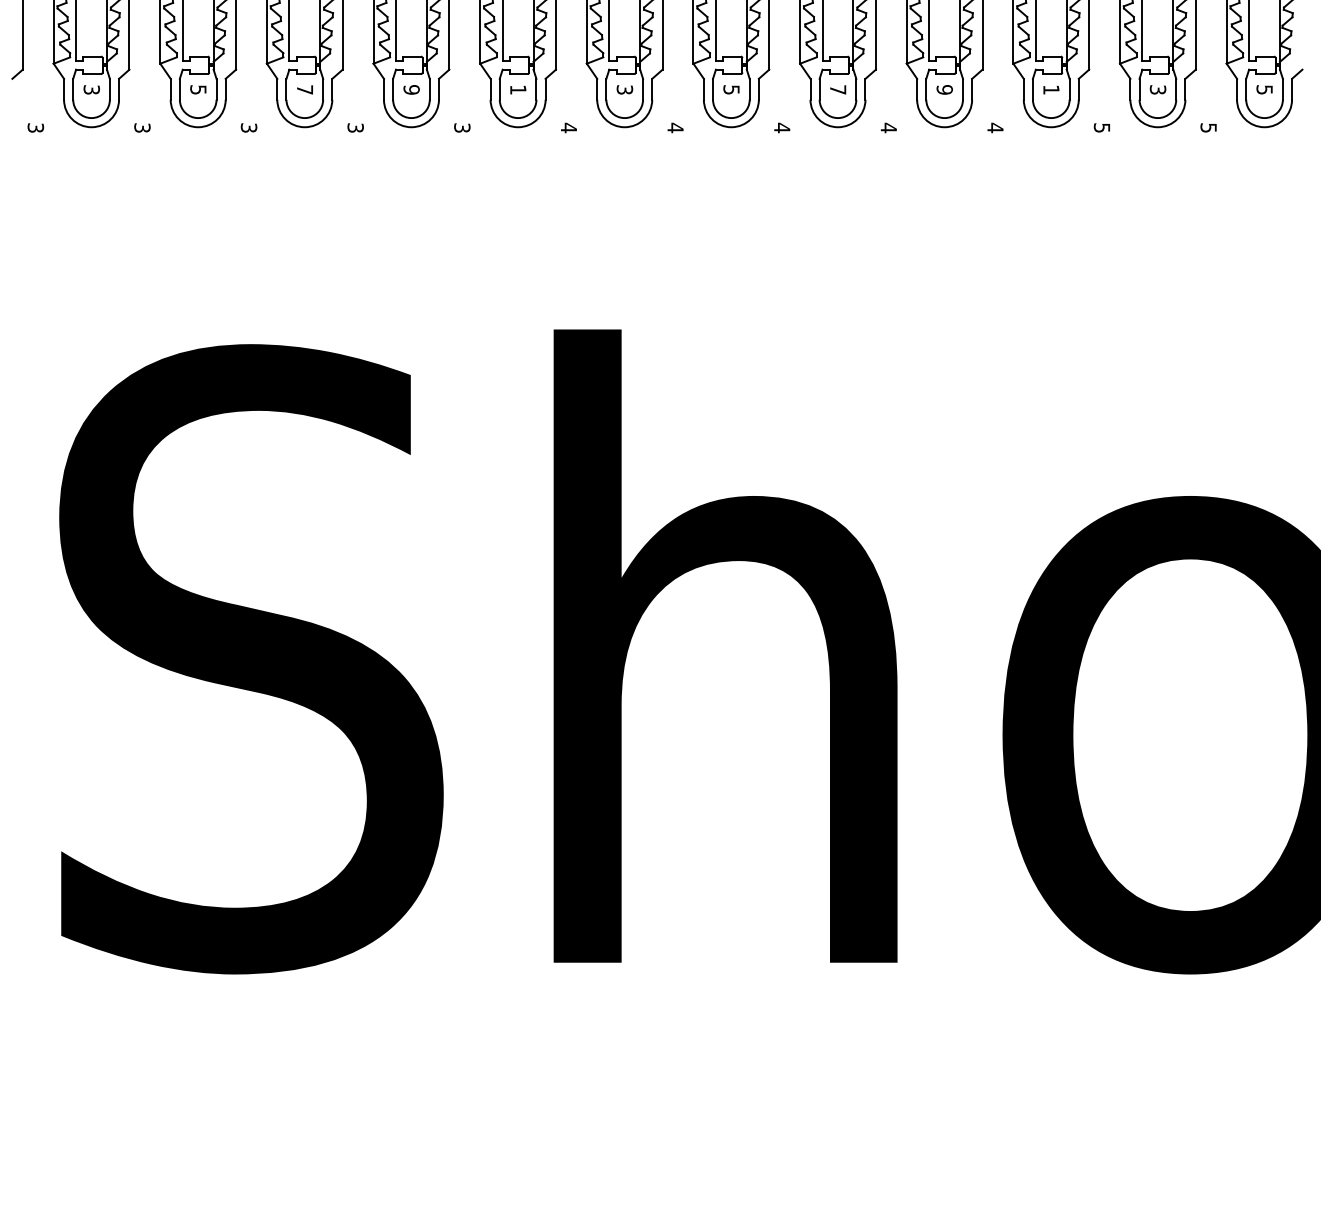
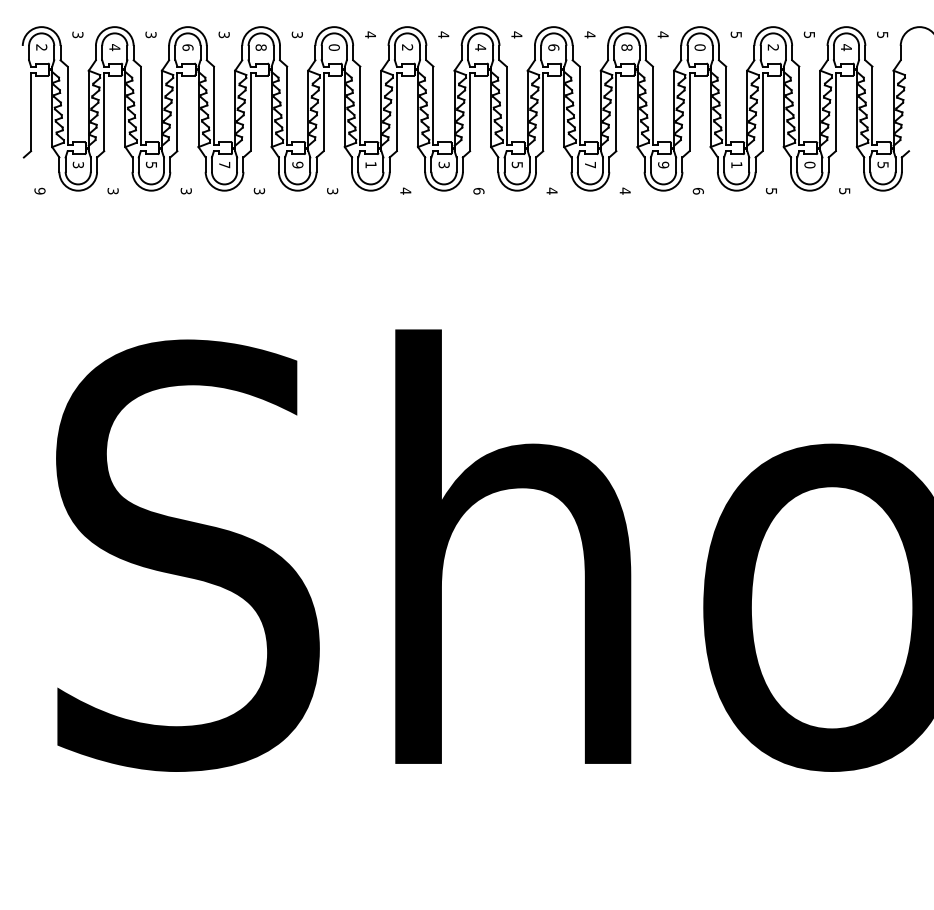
text: (1157, 89) -> (809, 164), 3 -> 0
text: (35, 126) -> (39, 190), 3 -> 9
text: (674, 126) -> (478, 190), 4 -> 6
text: (994, 126) -> (697, 190), 4 -> 6

